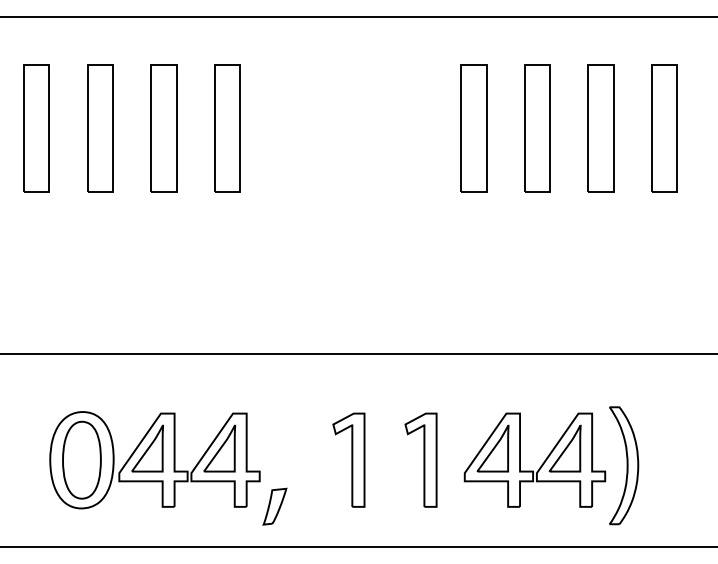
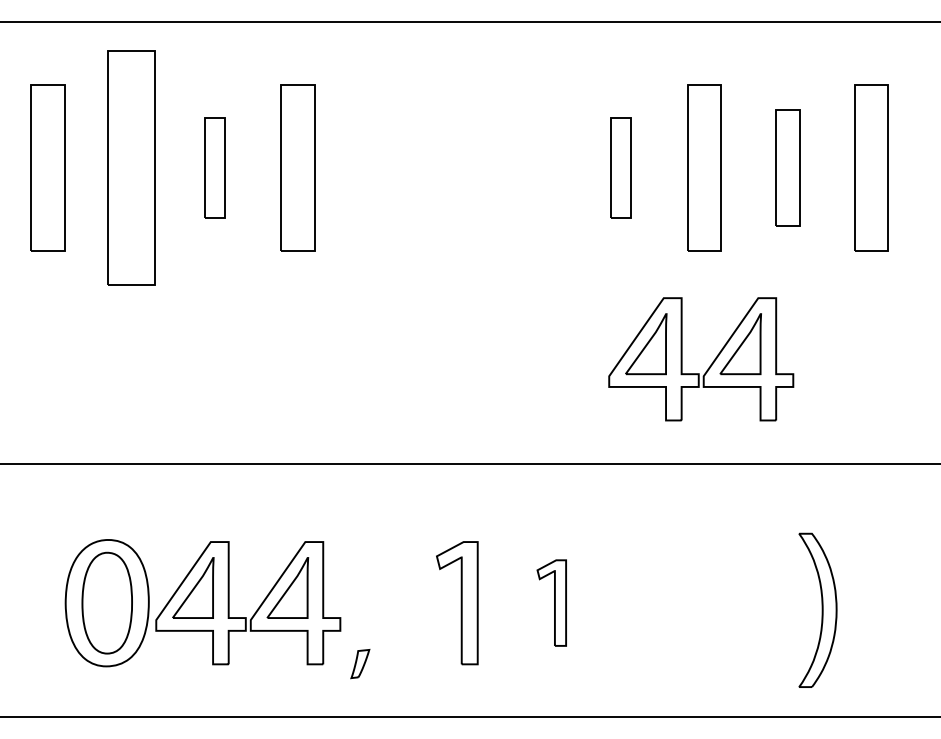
part: (100, 128) -> (131, 168), size x1.4
part: (163, 128) -> (214, 168), size x0.6
part: (473, 128) -> (620, 168), size x0.6
part: (600, 128) -> (787, 168), size x0.7
part: (420, 459) -> (551, 602), size x0.7
part: (541, 464) -> (709, 364), moved
part: (274, 506) -> (359, 663), size x0.6

